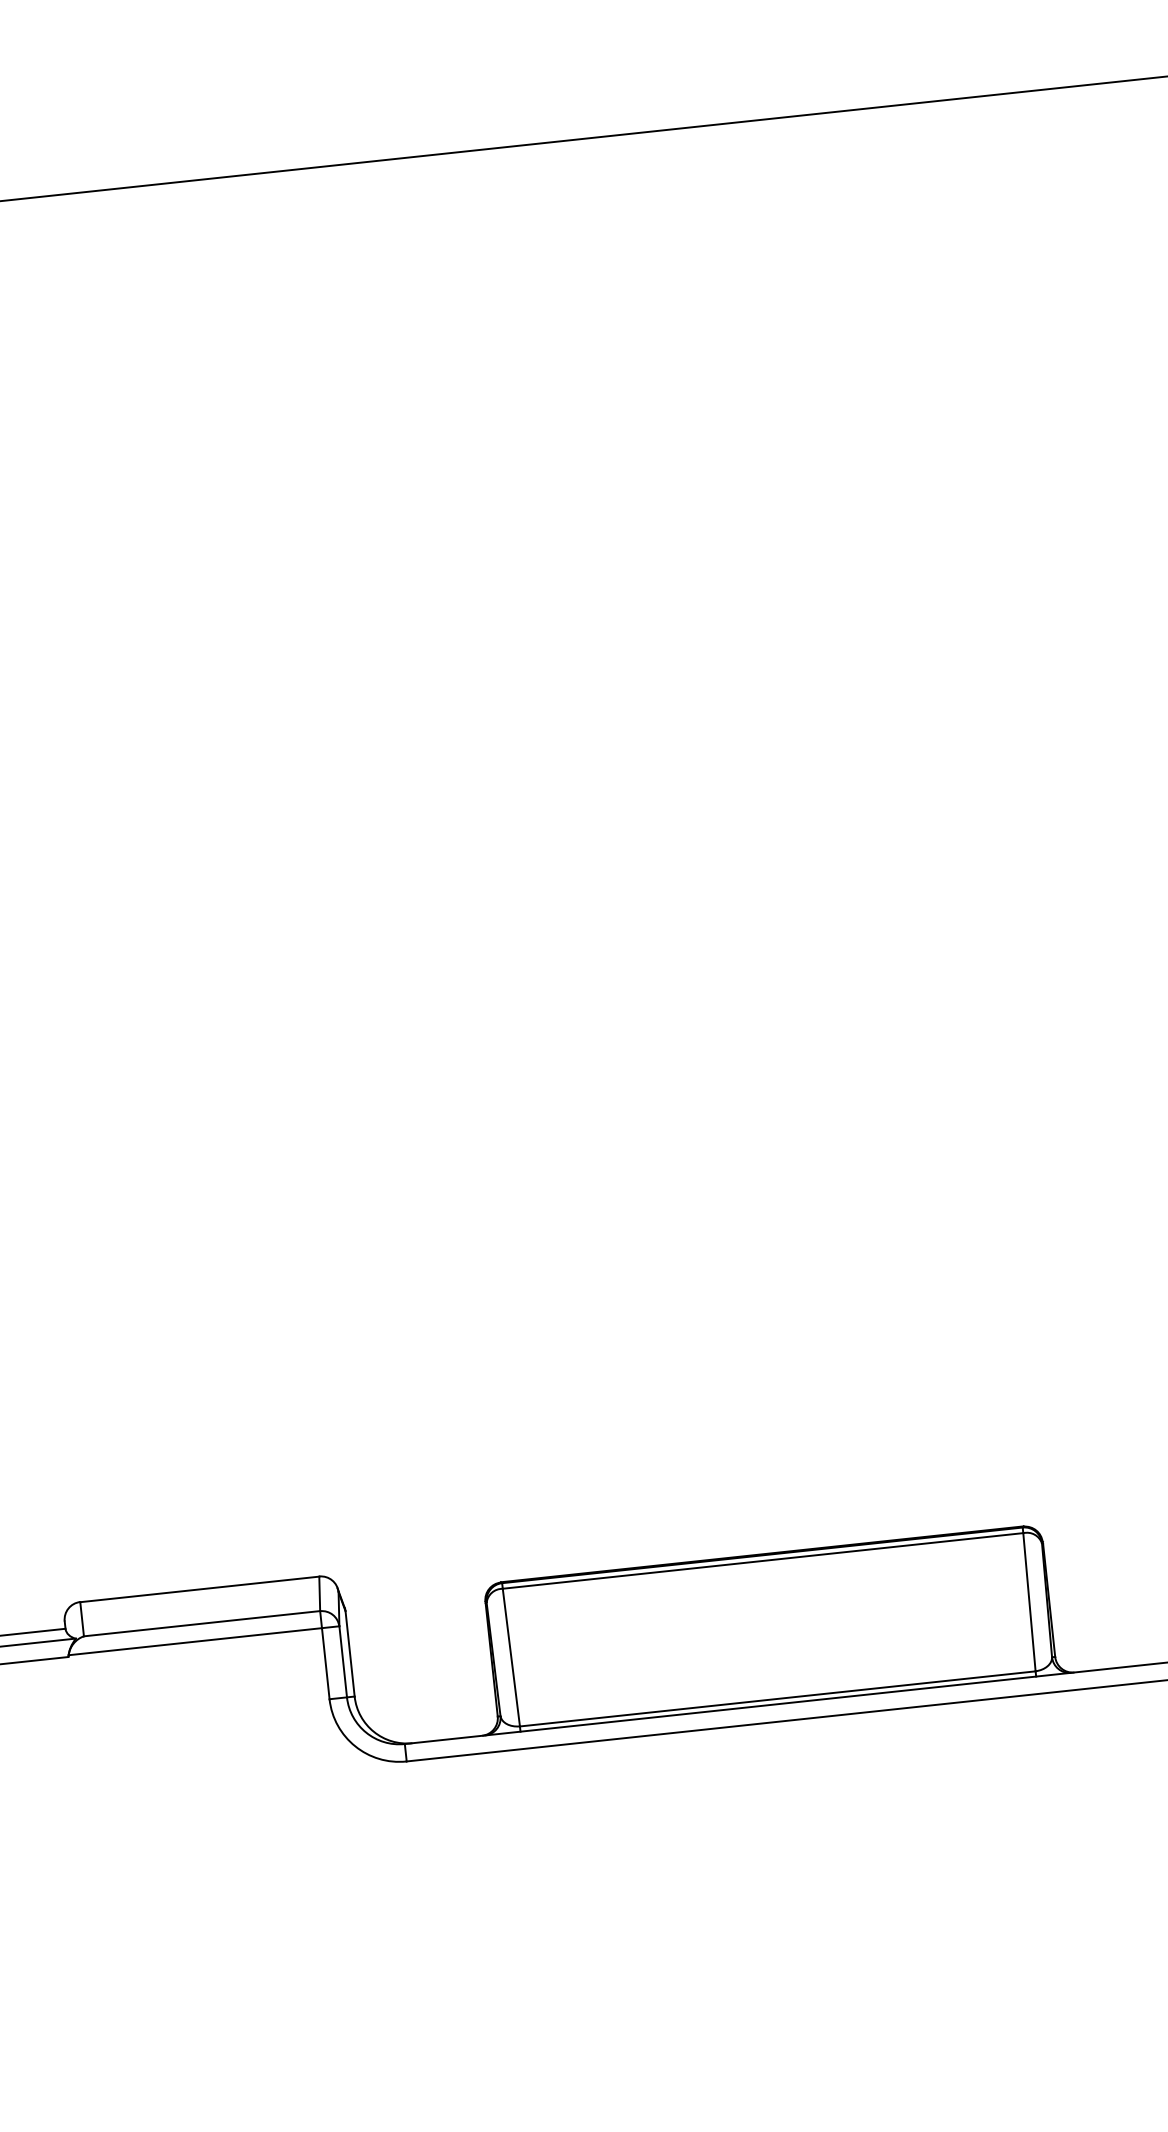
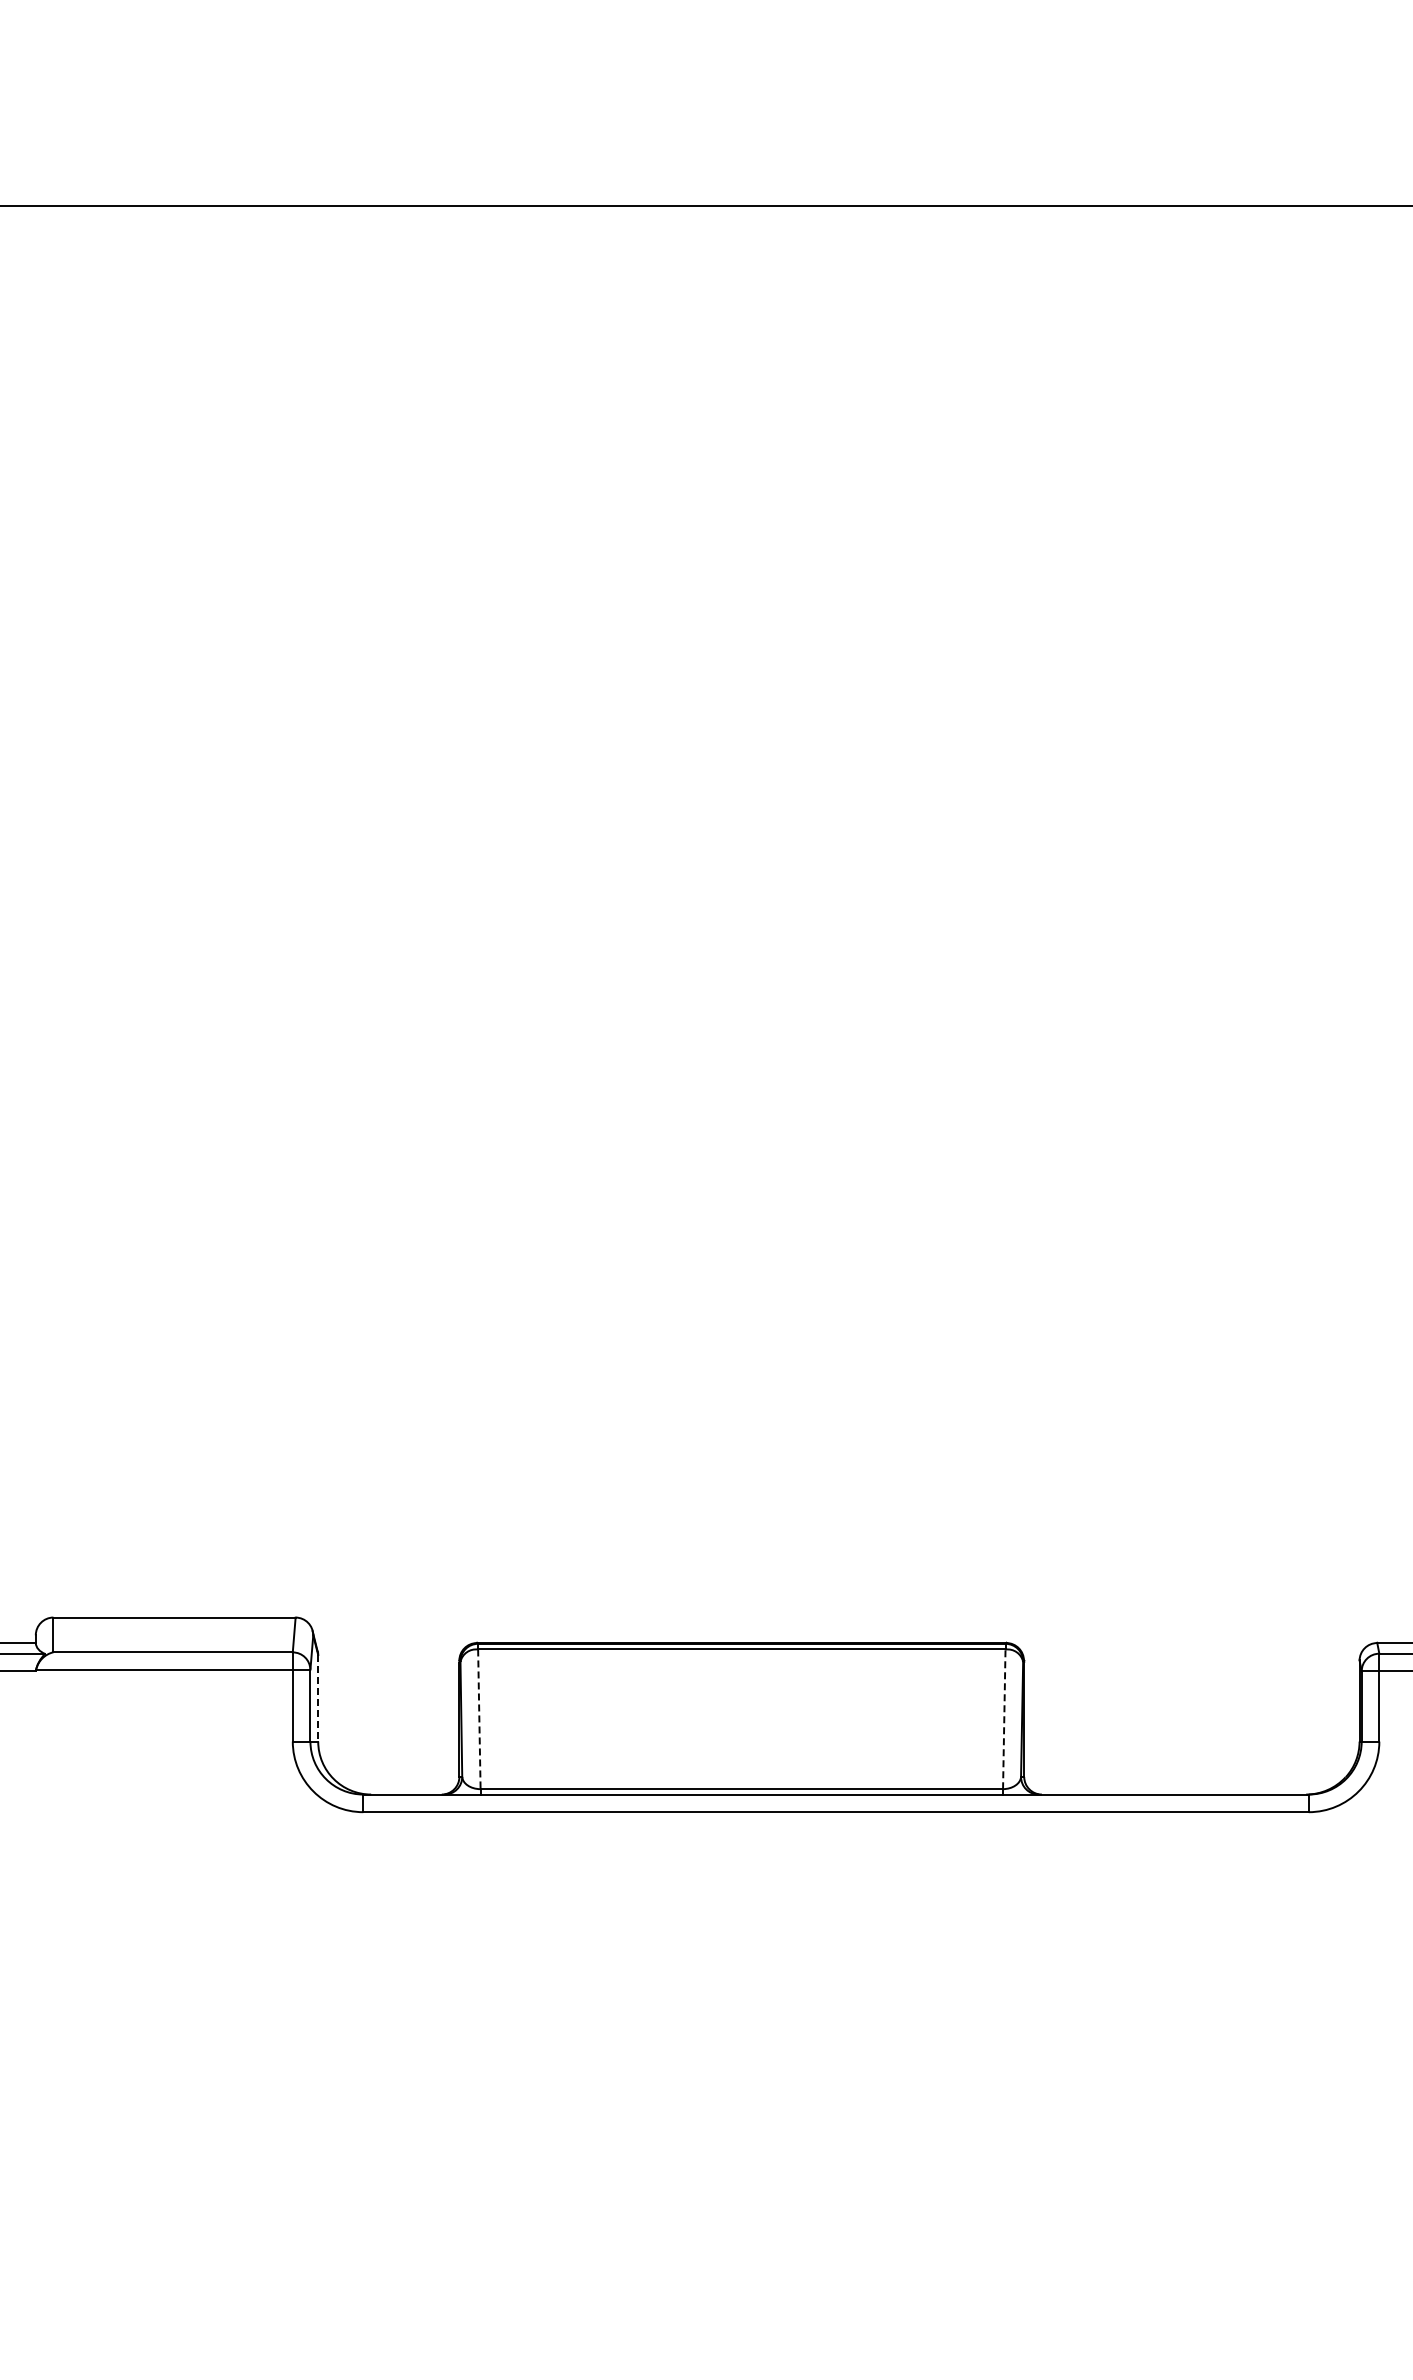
line: (1029, 1602) -> (1004, 1719), solid -> dashed
line: (350, 1653) -> (318, 1698), solid -> dashed
line: (511, 1657) -> (479, 1719), solid -> dashed

